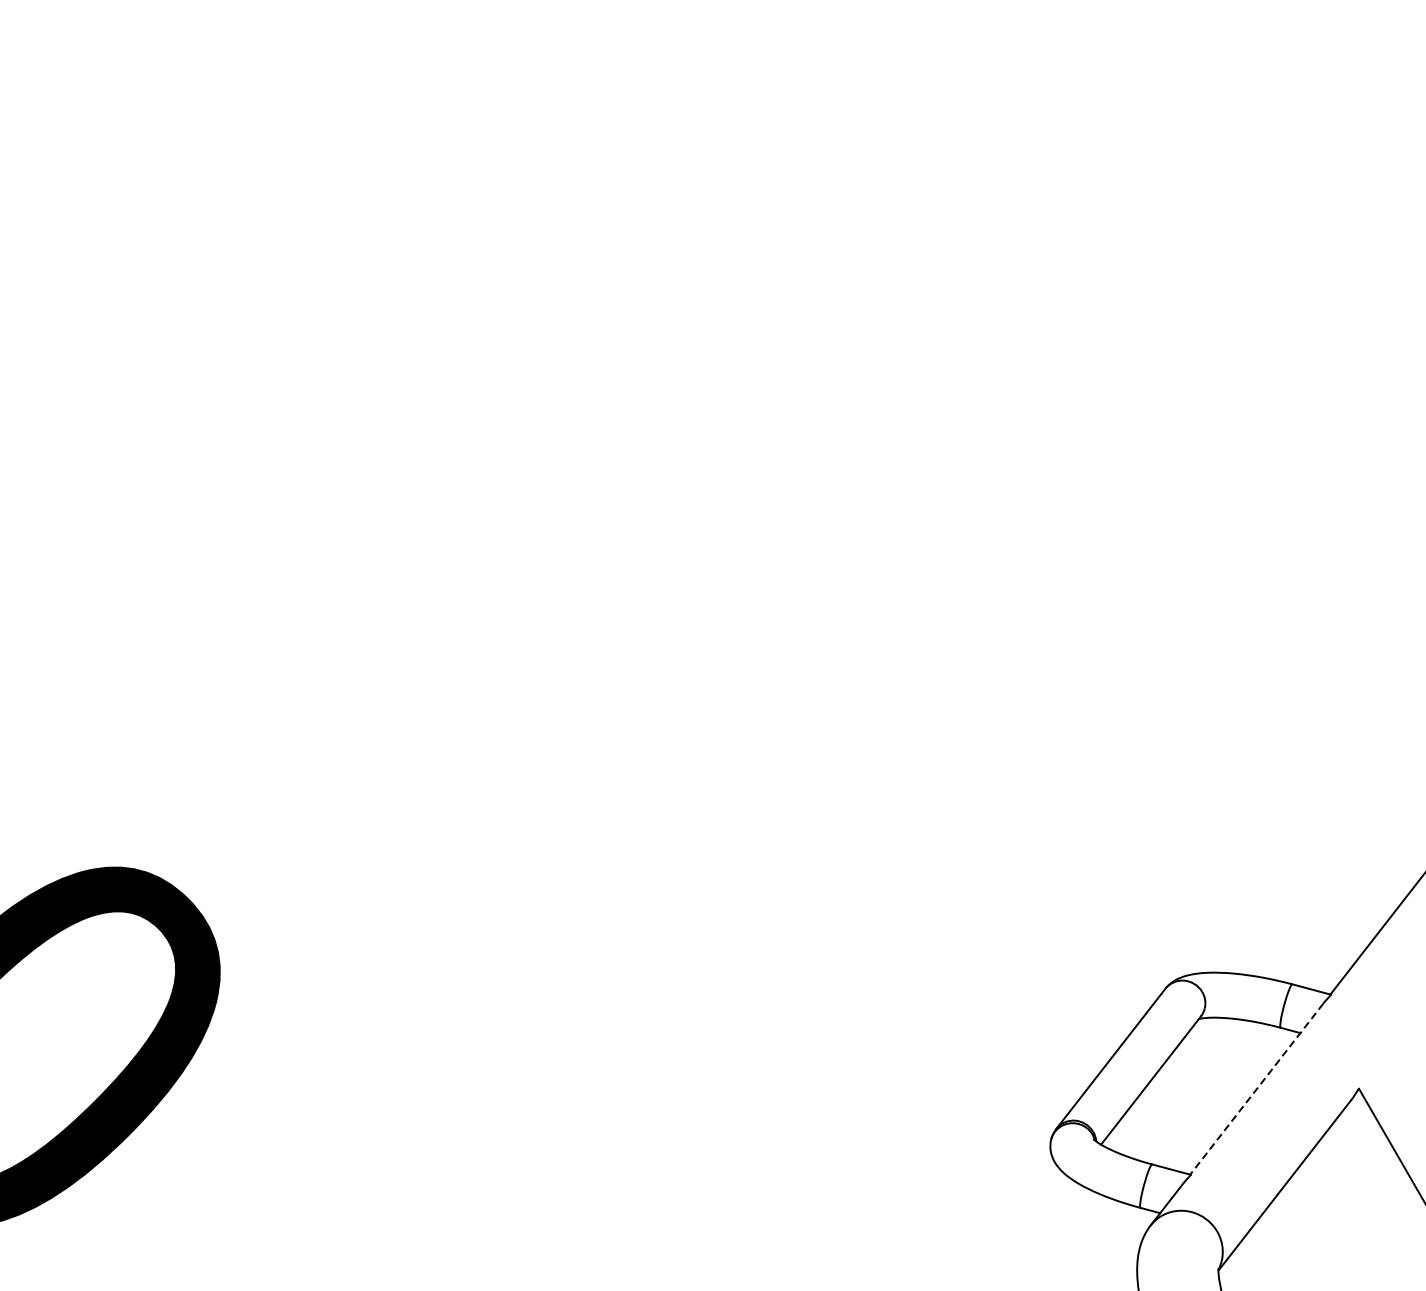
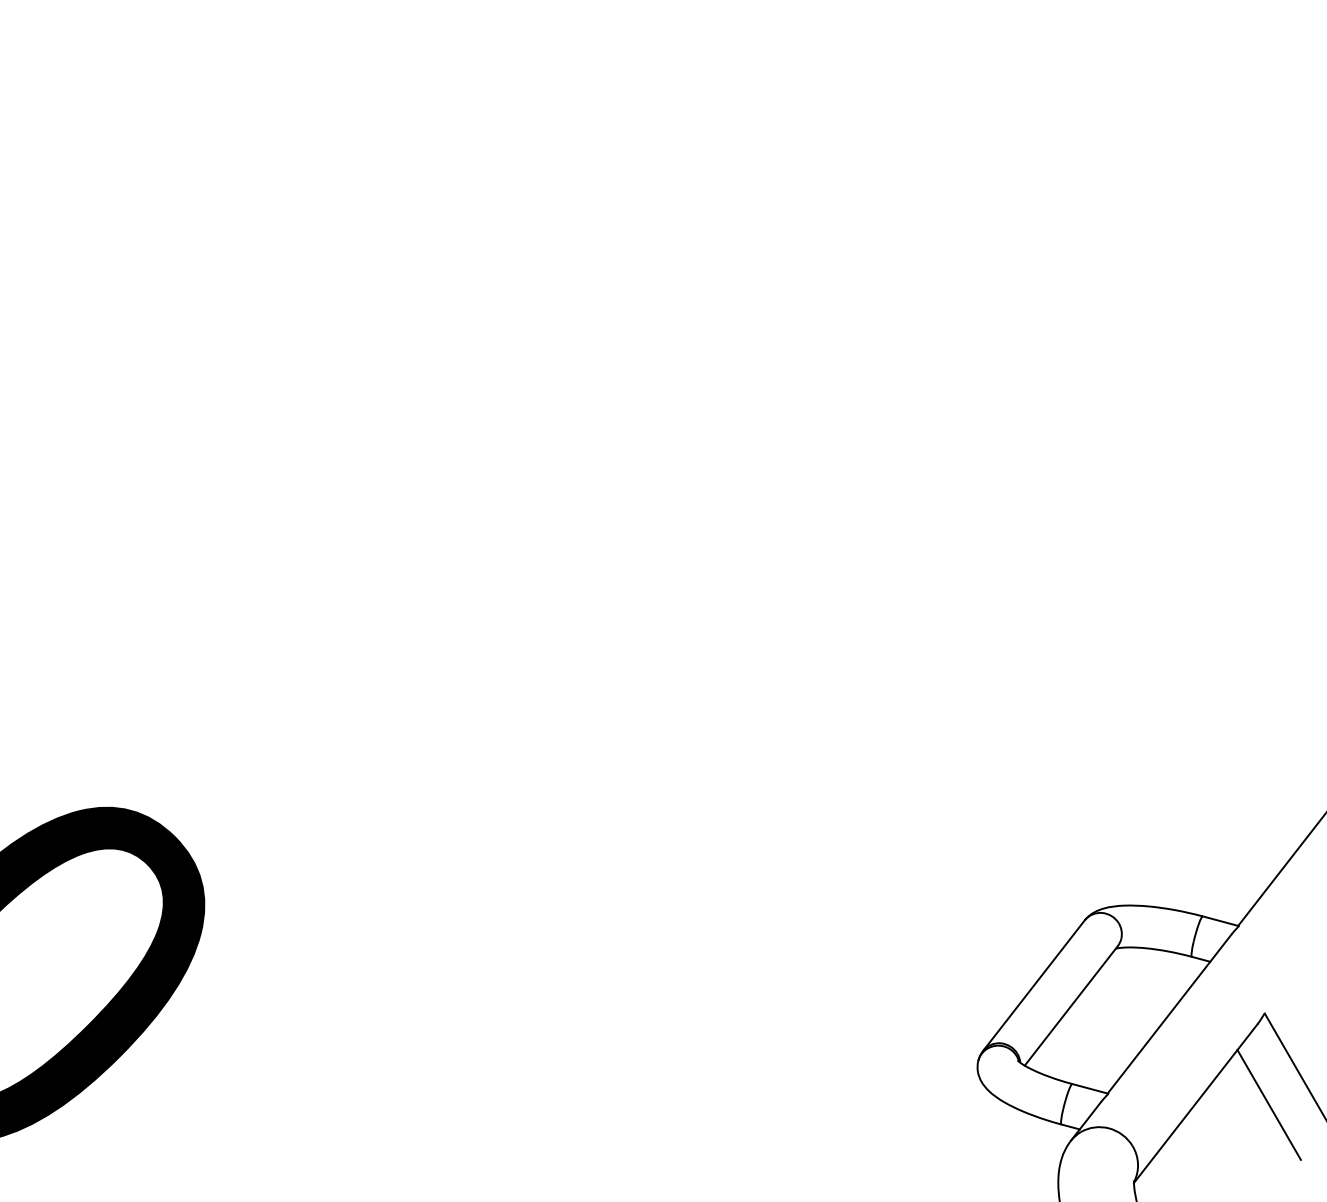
line: (1256, 1088) -> (1169, 1013), dashed -> solid
line: (1362, 1186) -> (1268, 1104), added

